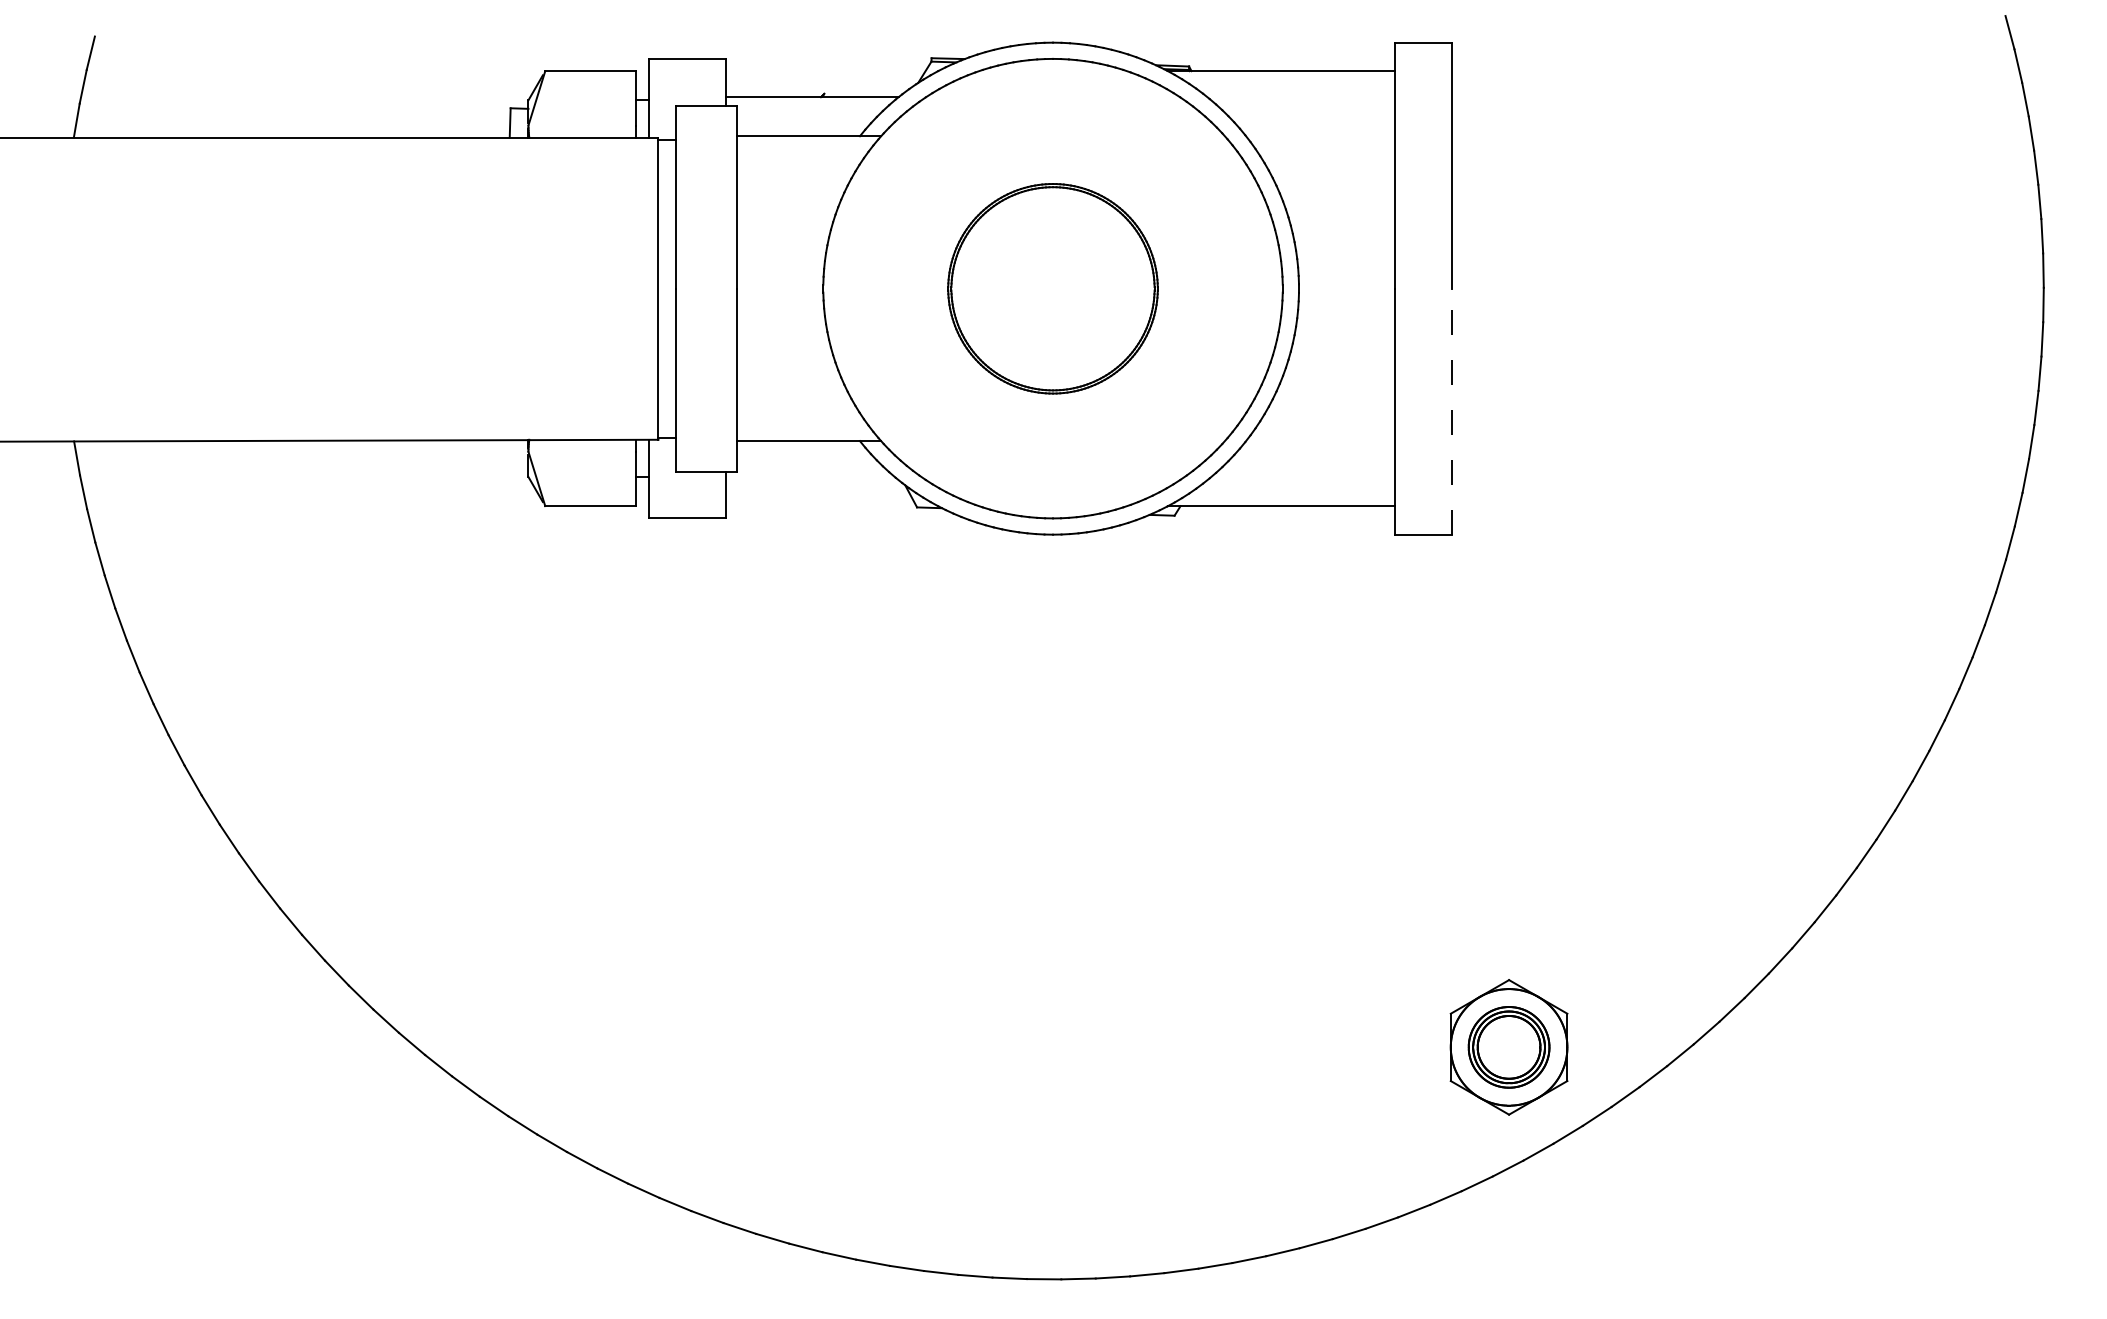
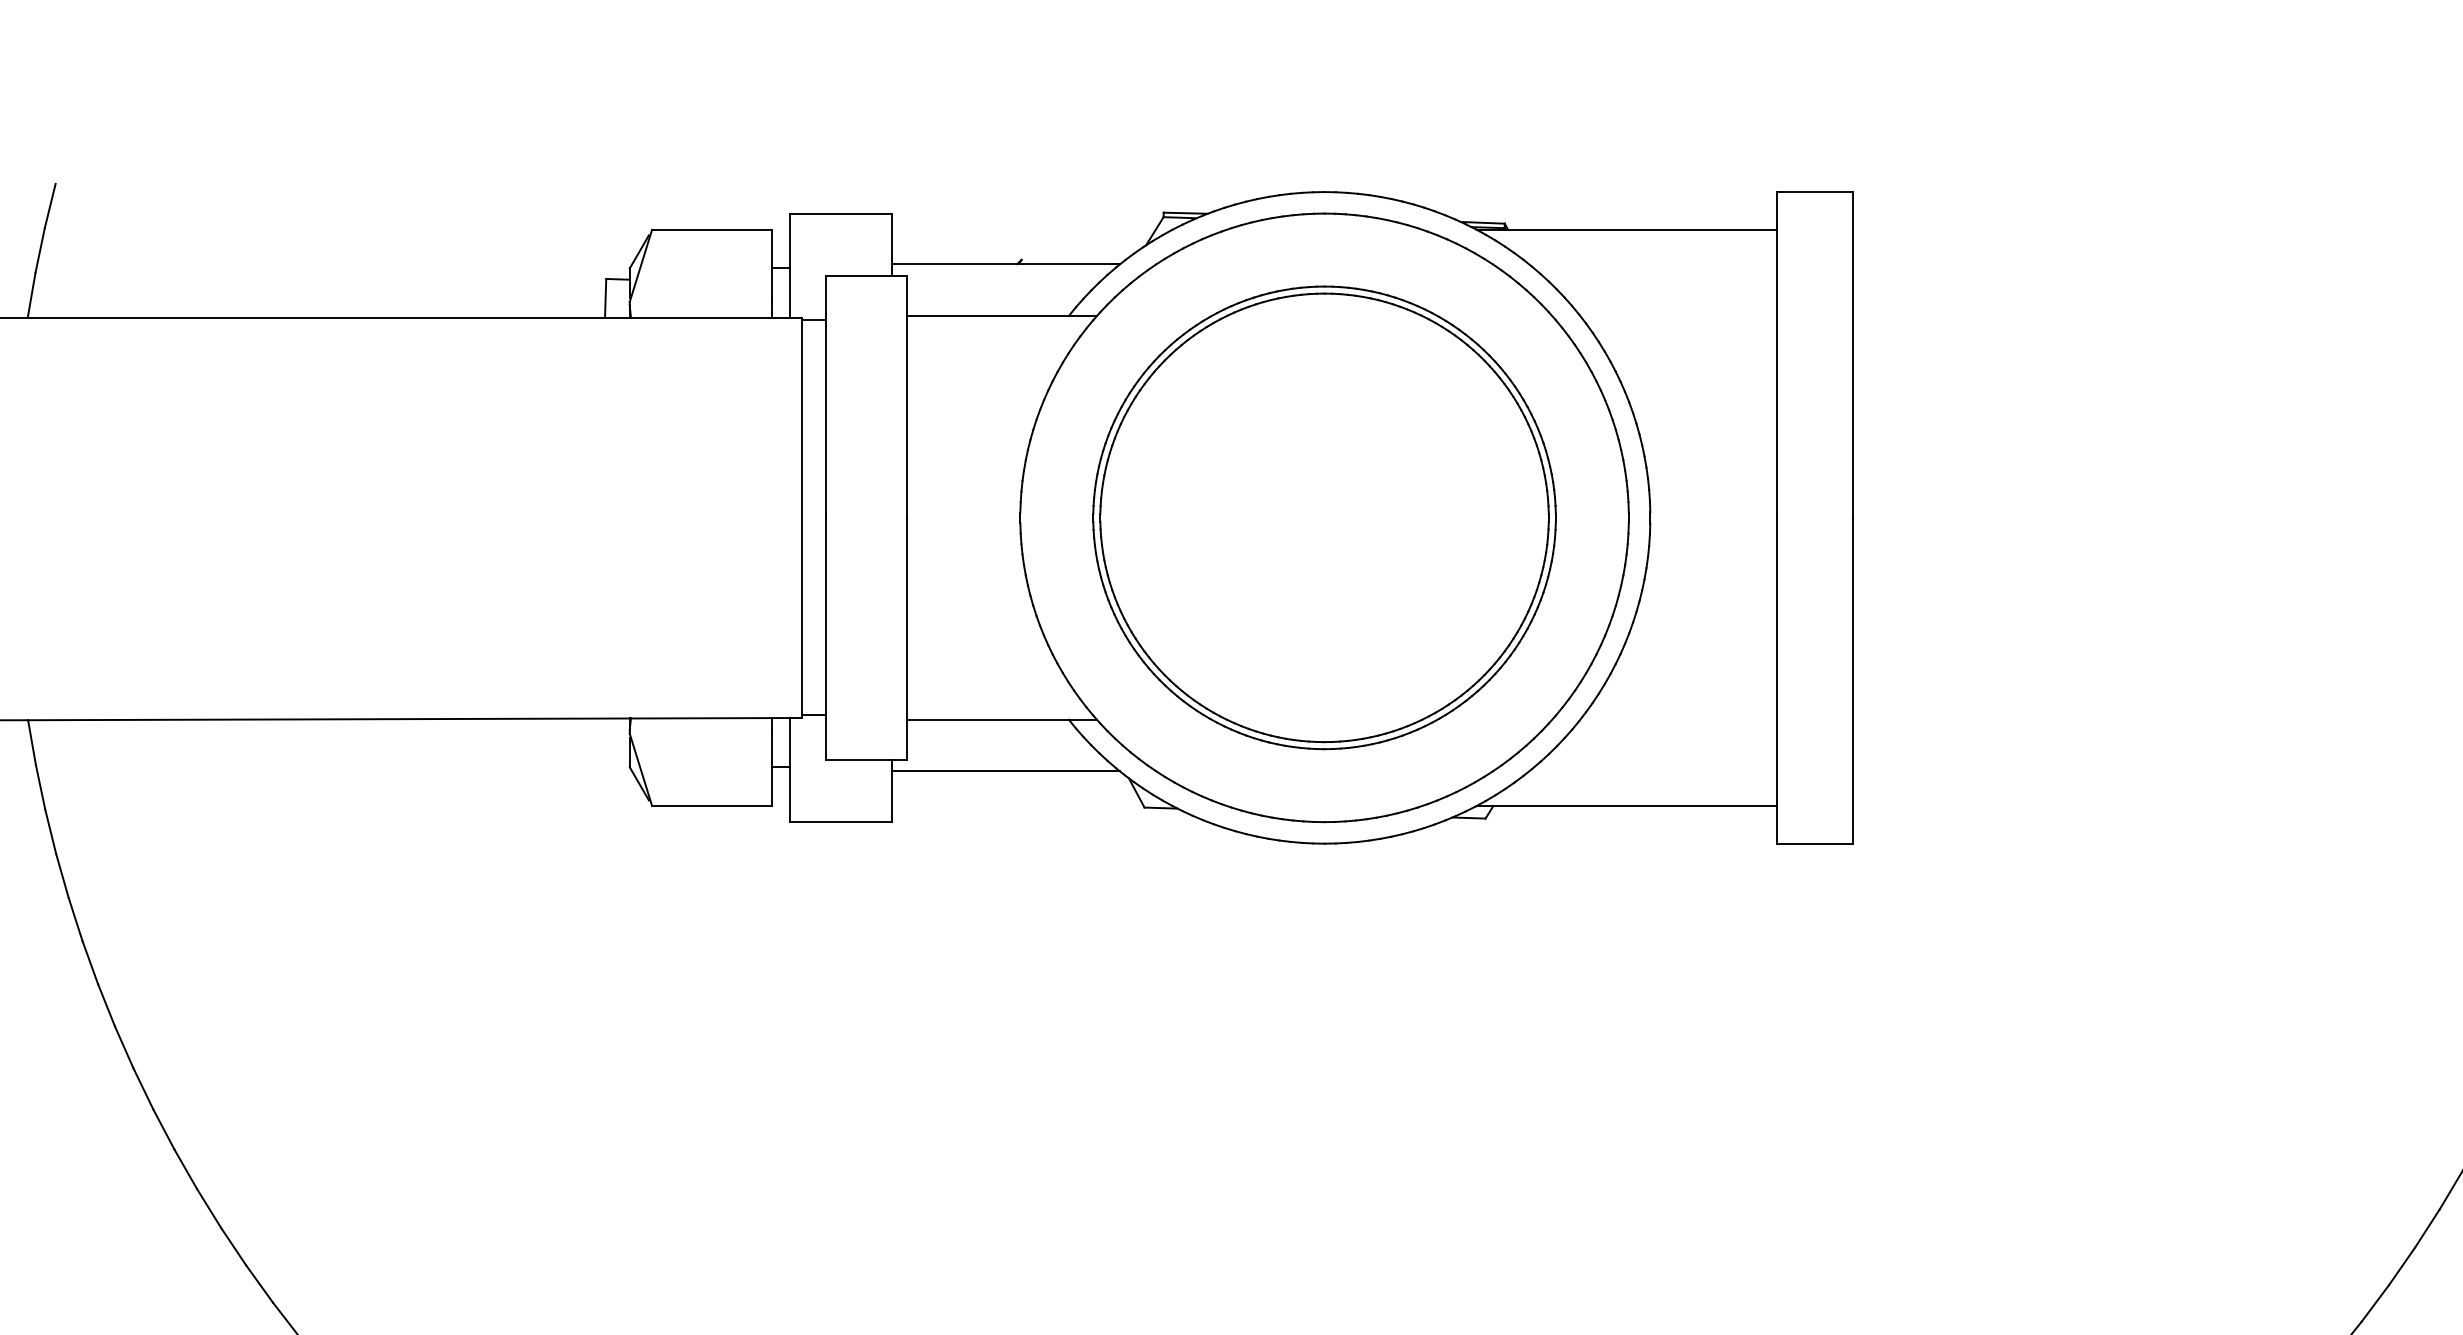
part: (1052, 288) -> (1323, 517), size x1.67
line: (1451, 411) -> (1852, 680), dashed -> solid
line: (812, 480) -> (1006, 771), added

